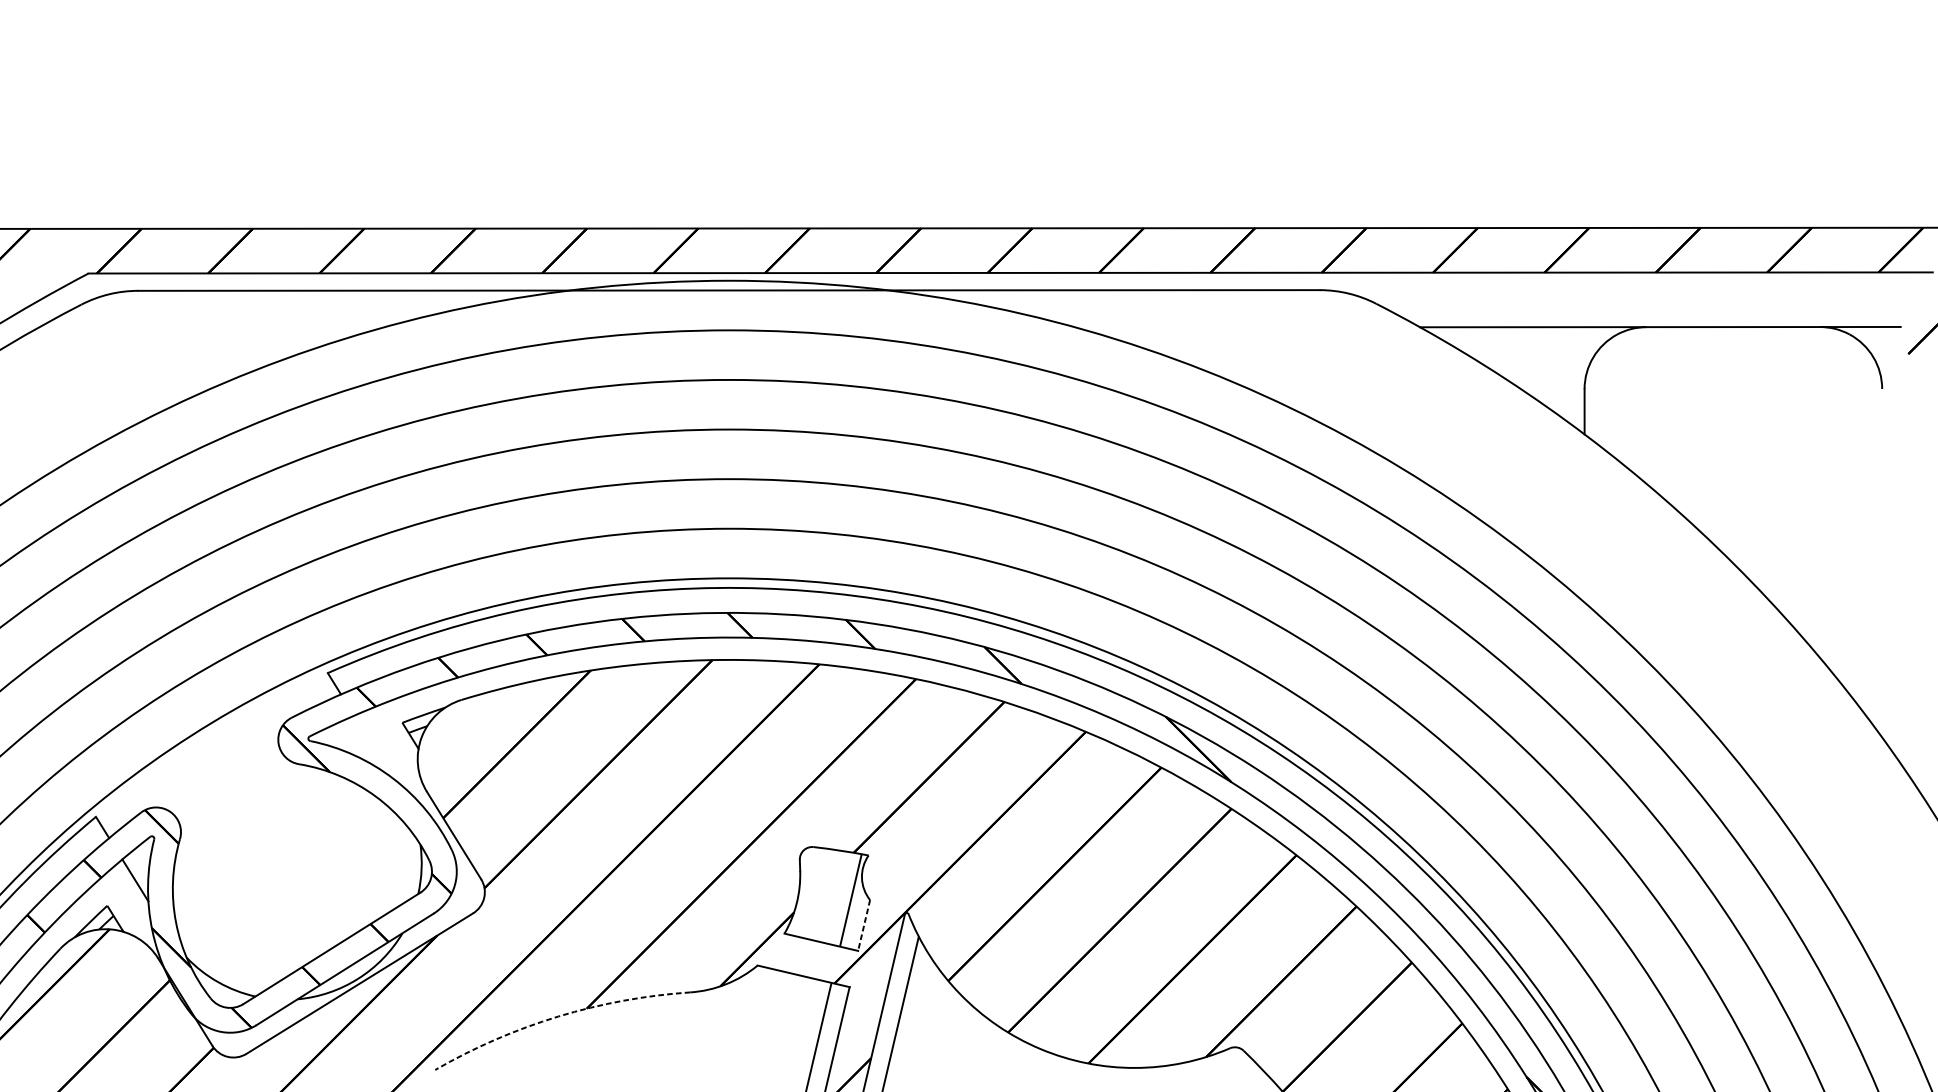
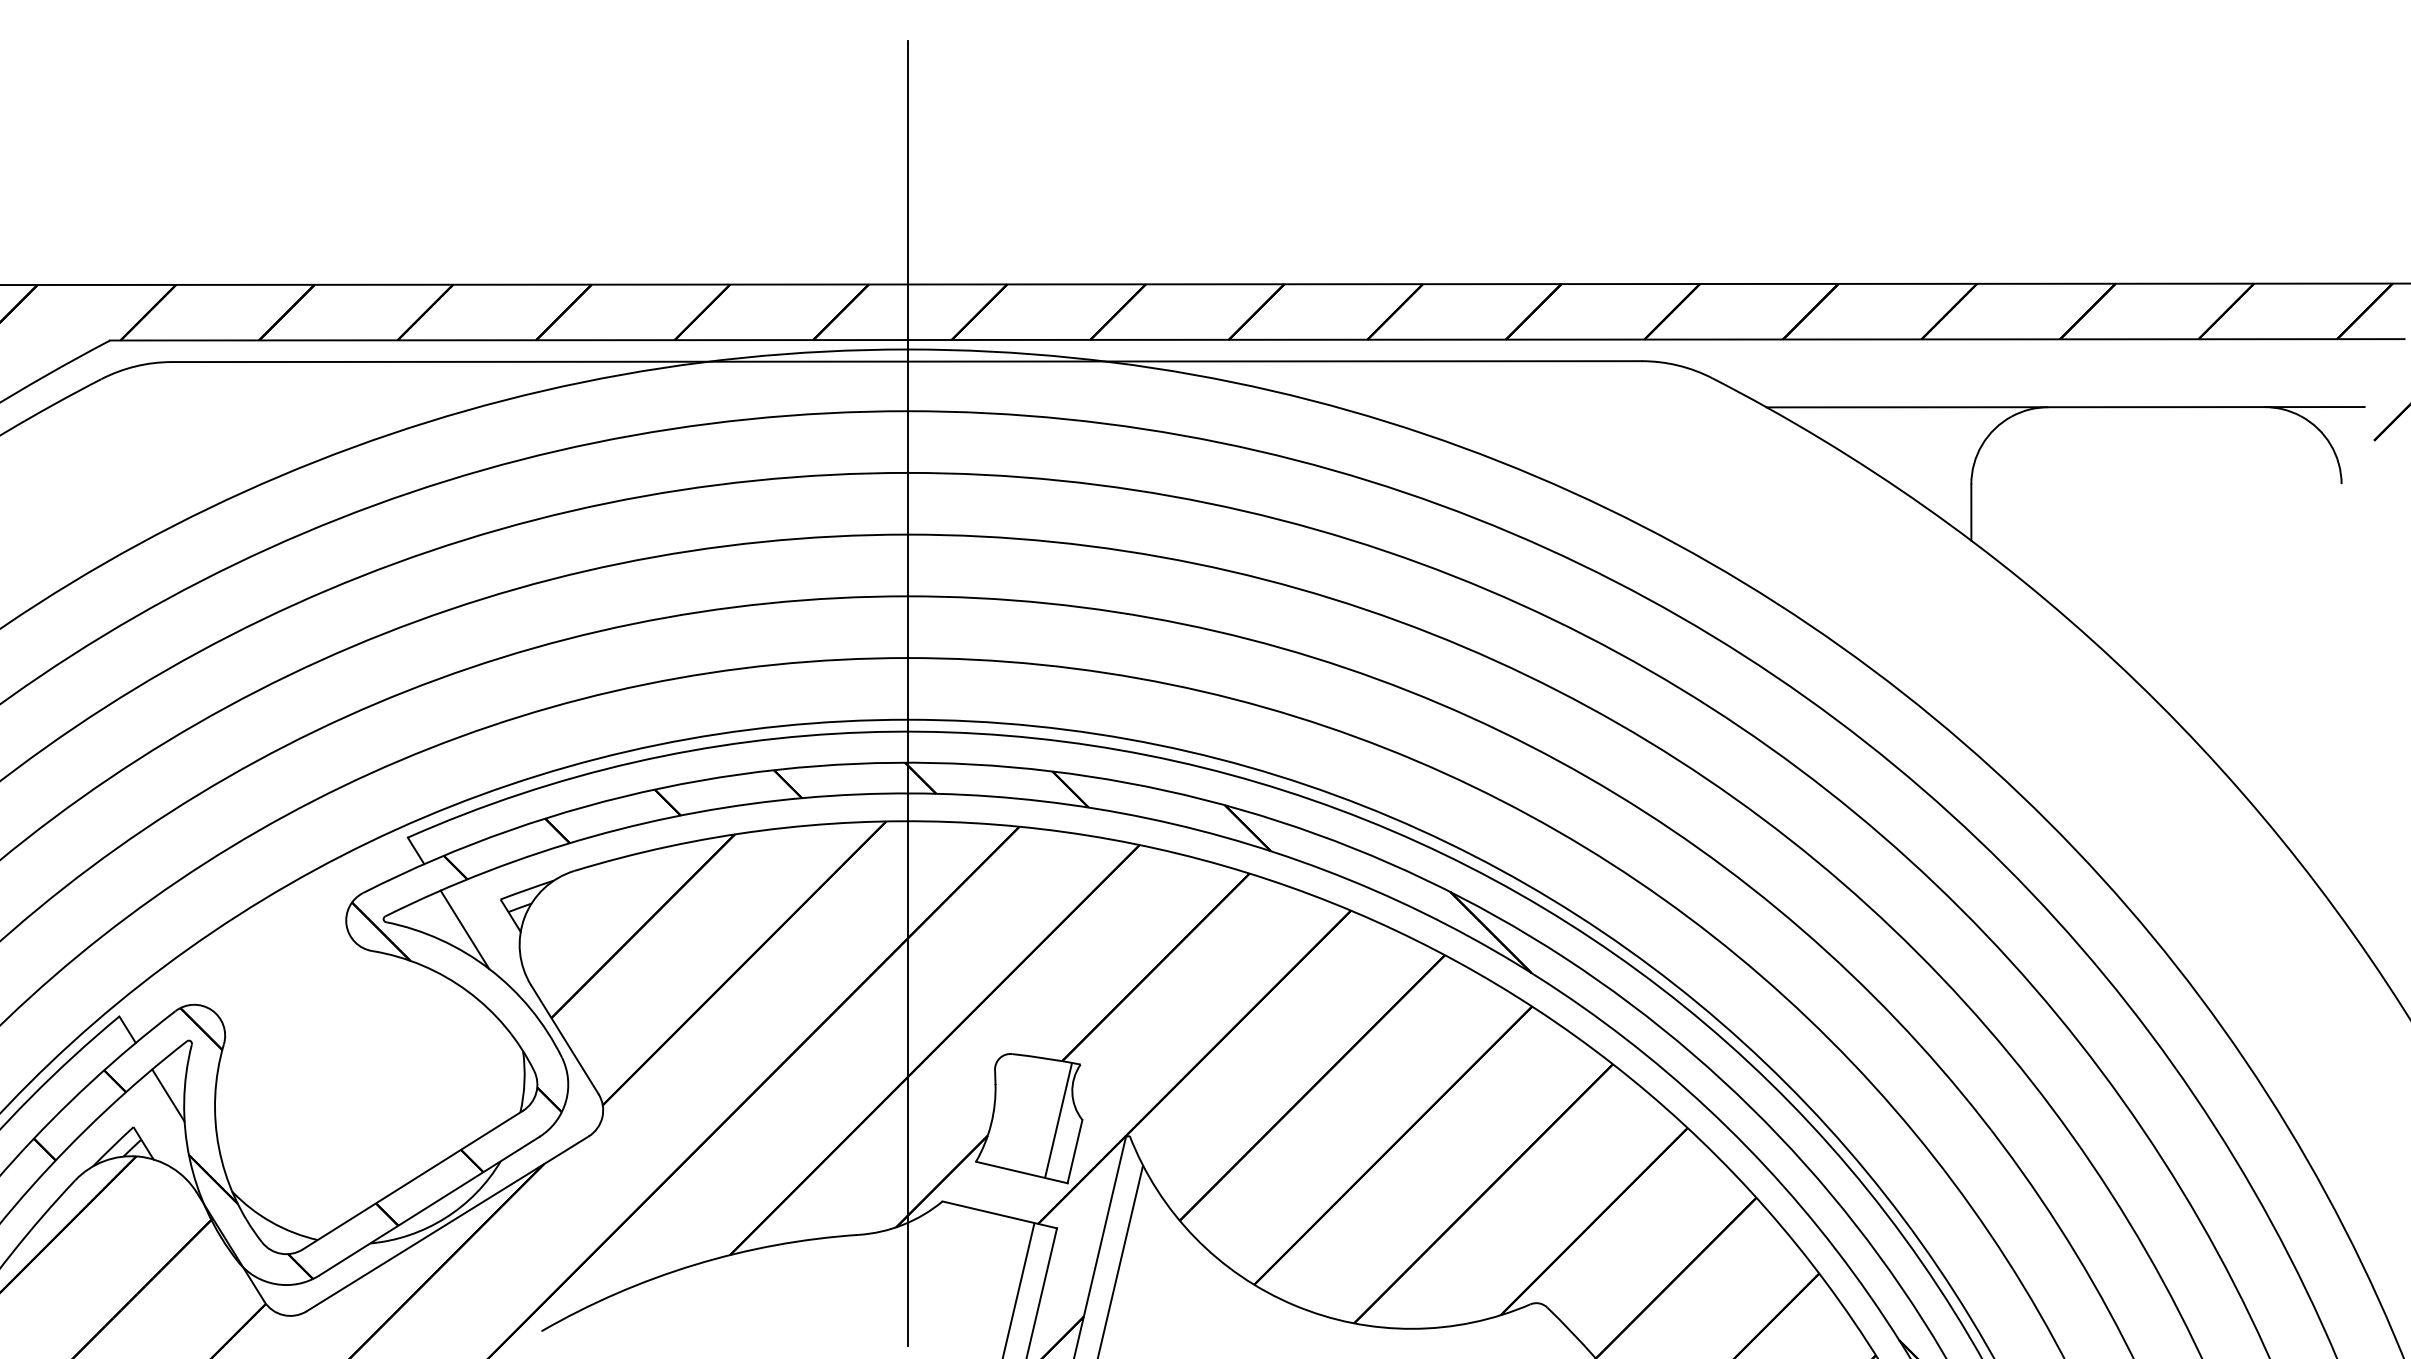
line: (729, 556) -> (907, 692), added
line: (373, 746) -> (464, 929), added
line: (863, 926) -> (1074, 1152), dashed -> solid
arc: (558, 1016) -> (694, 1264), dashed -> solid

